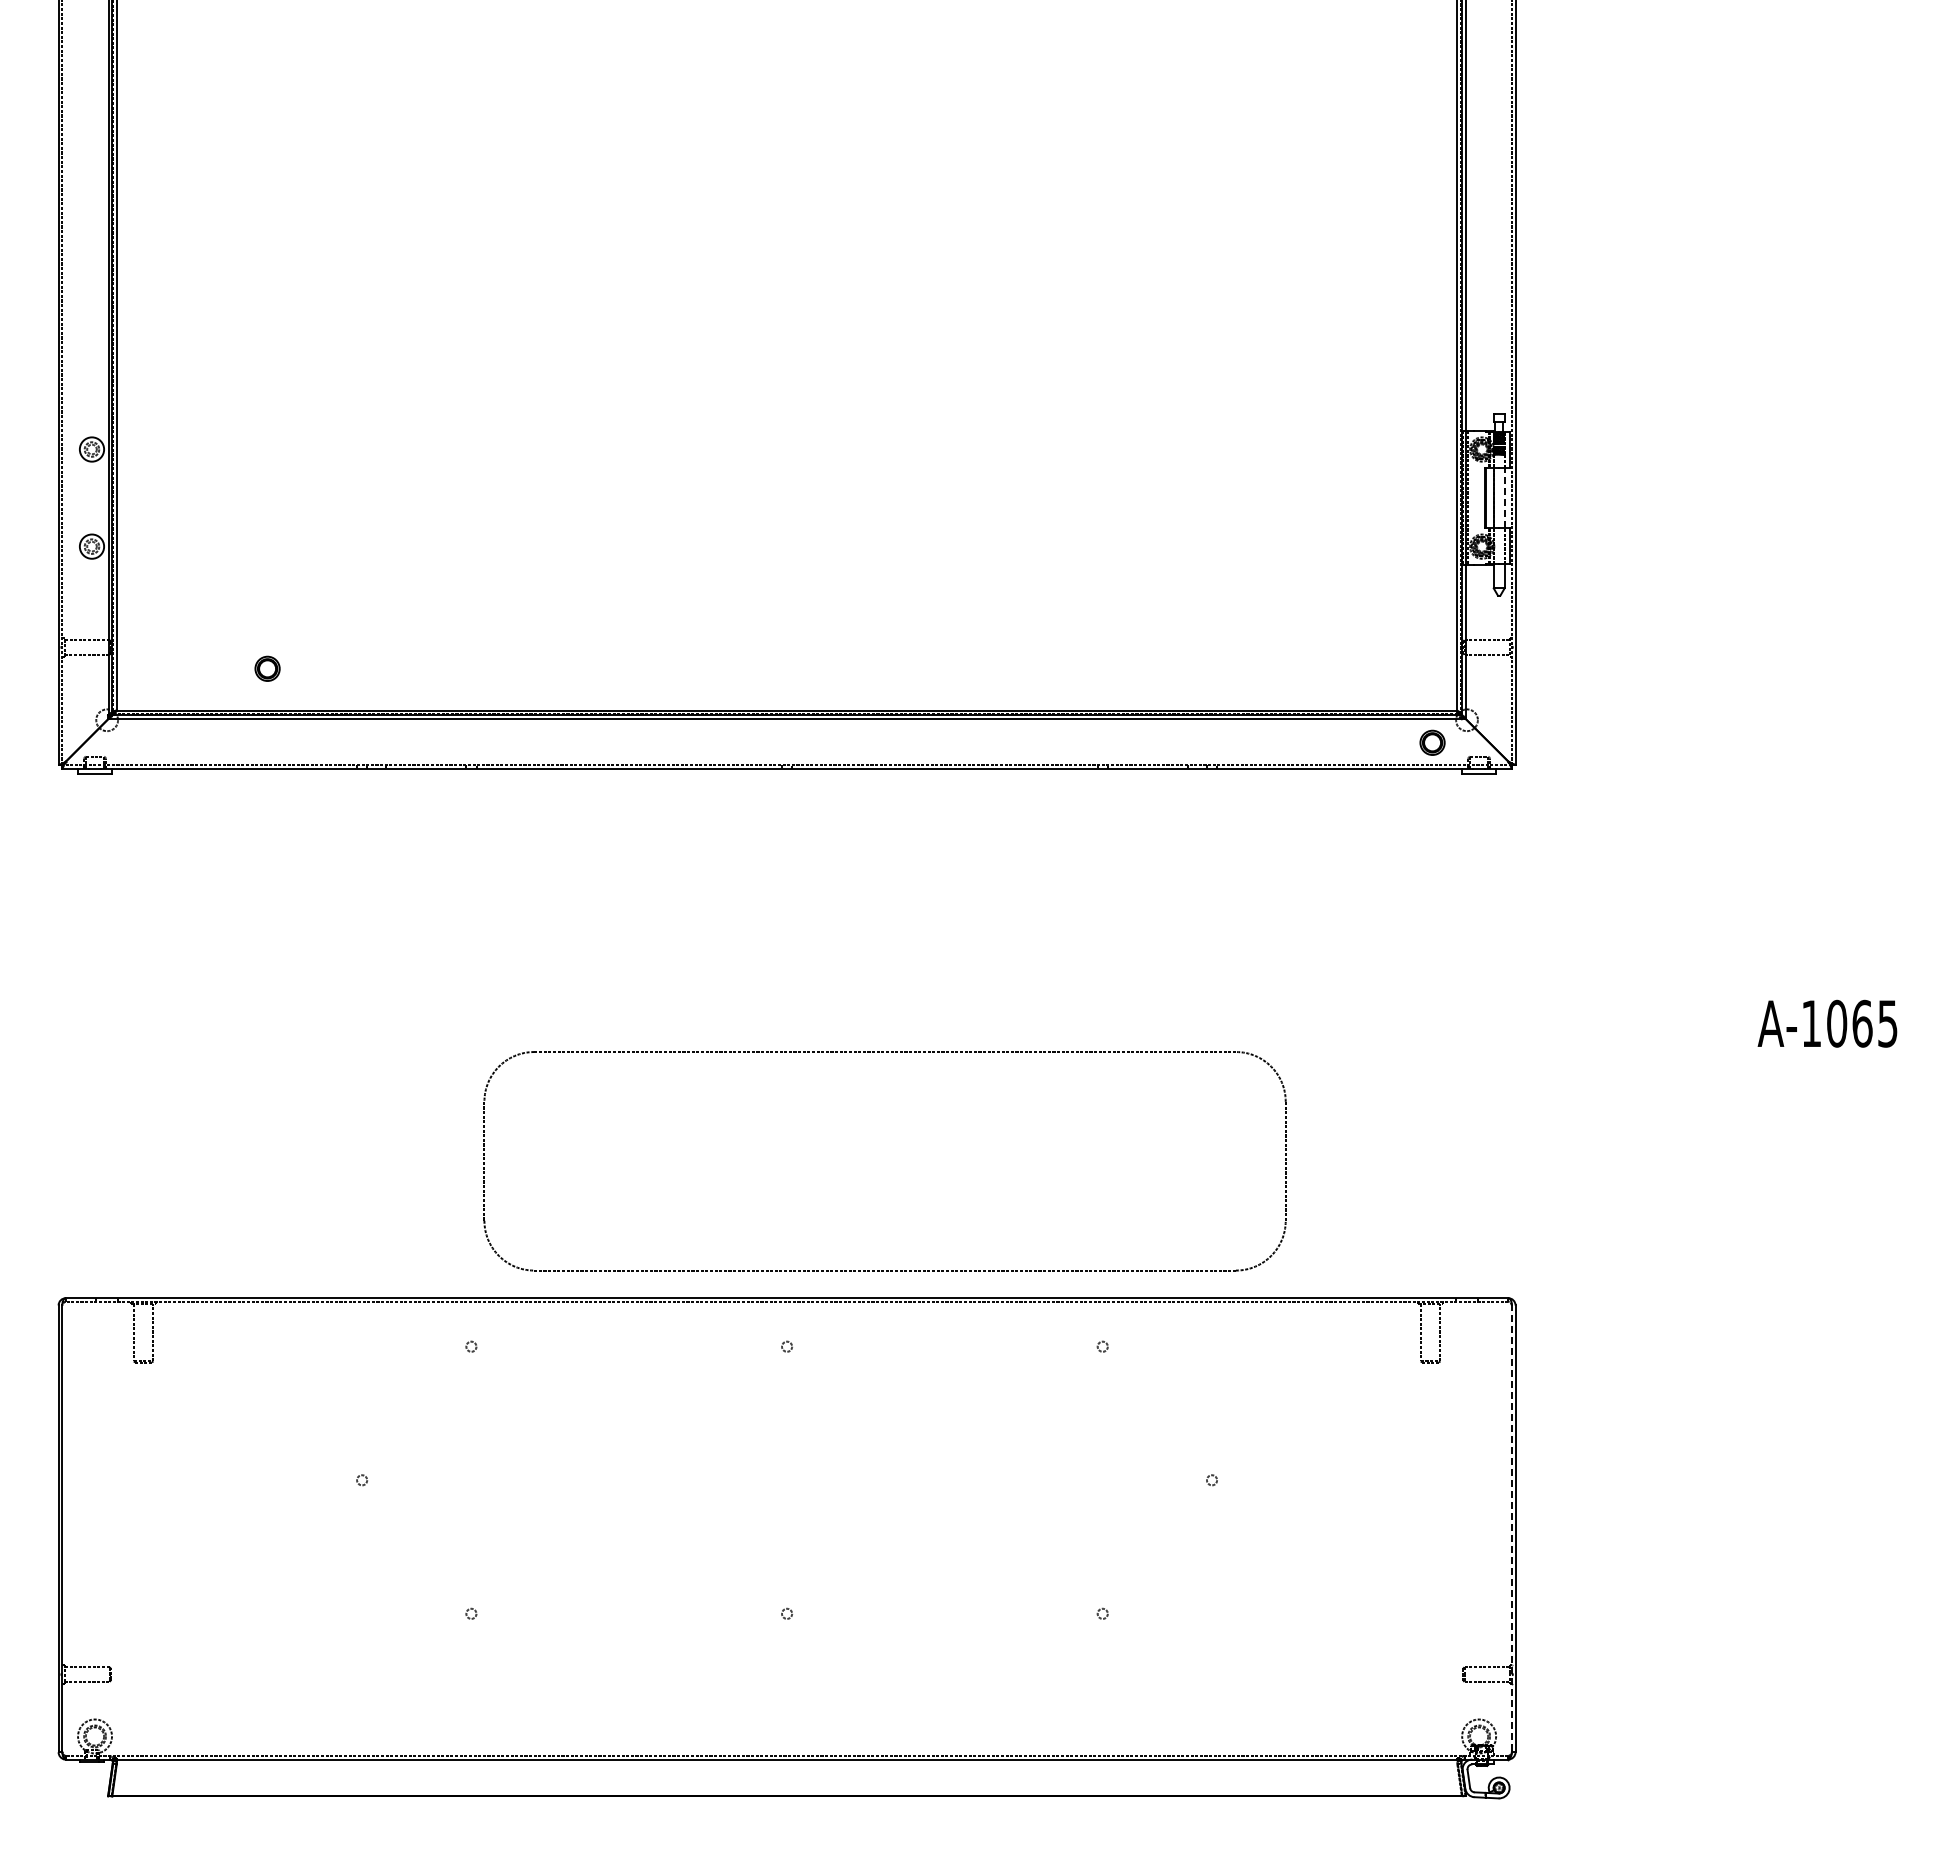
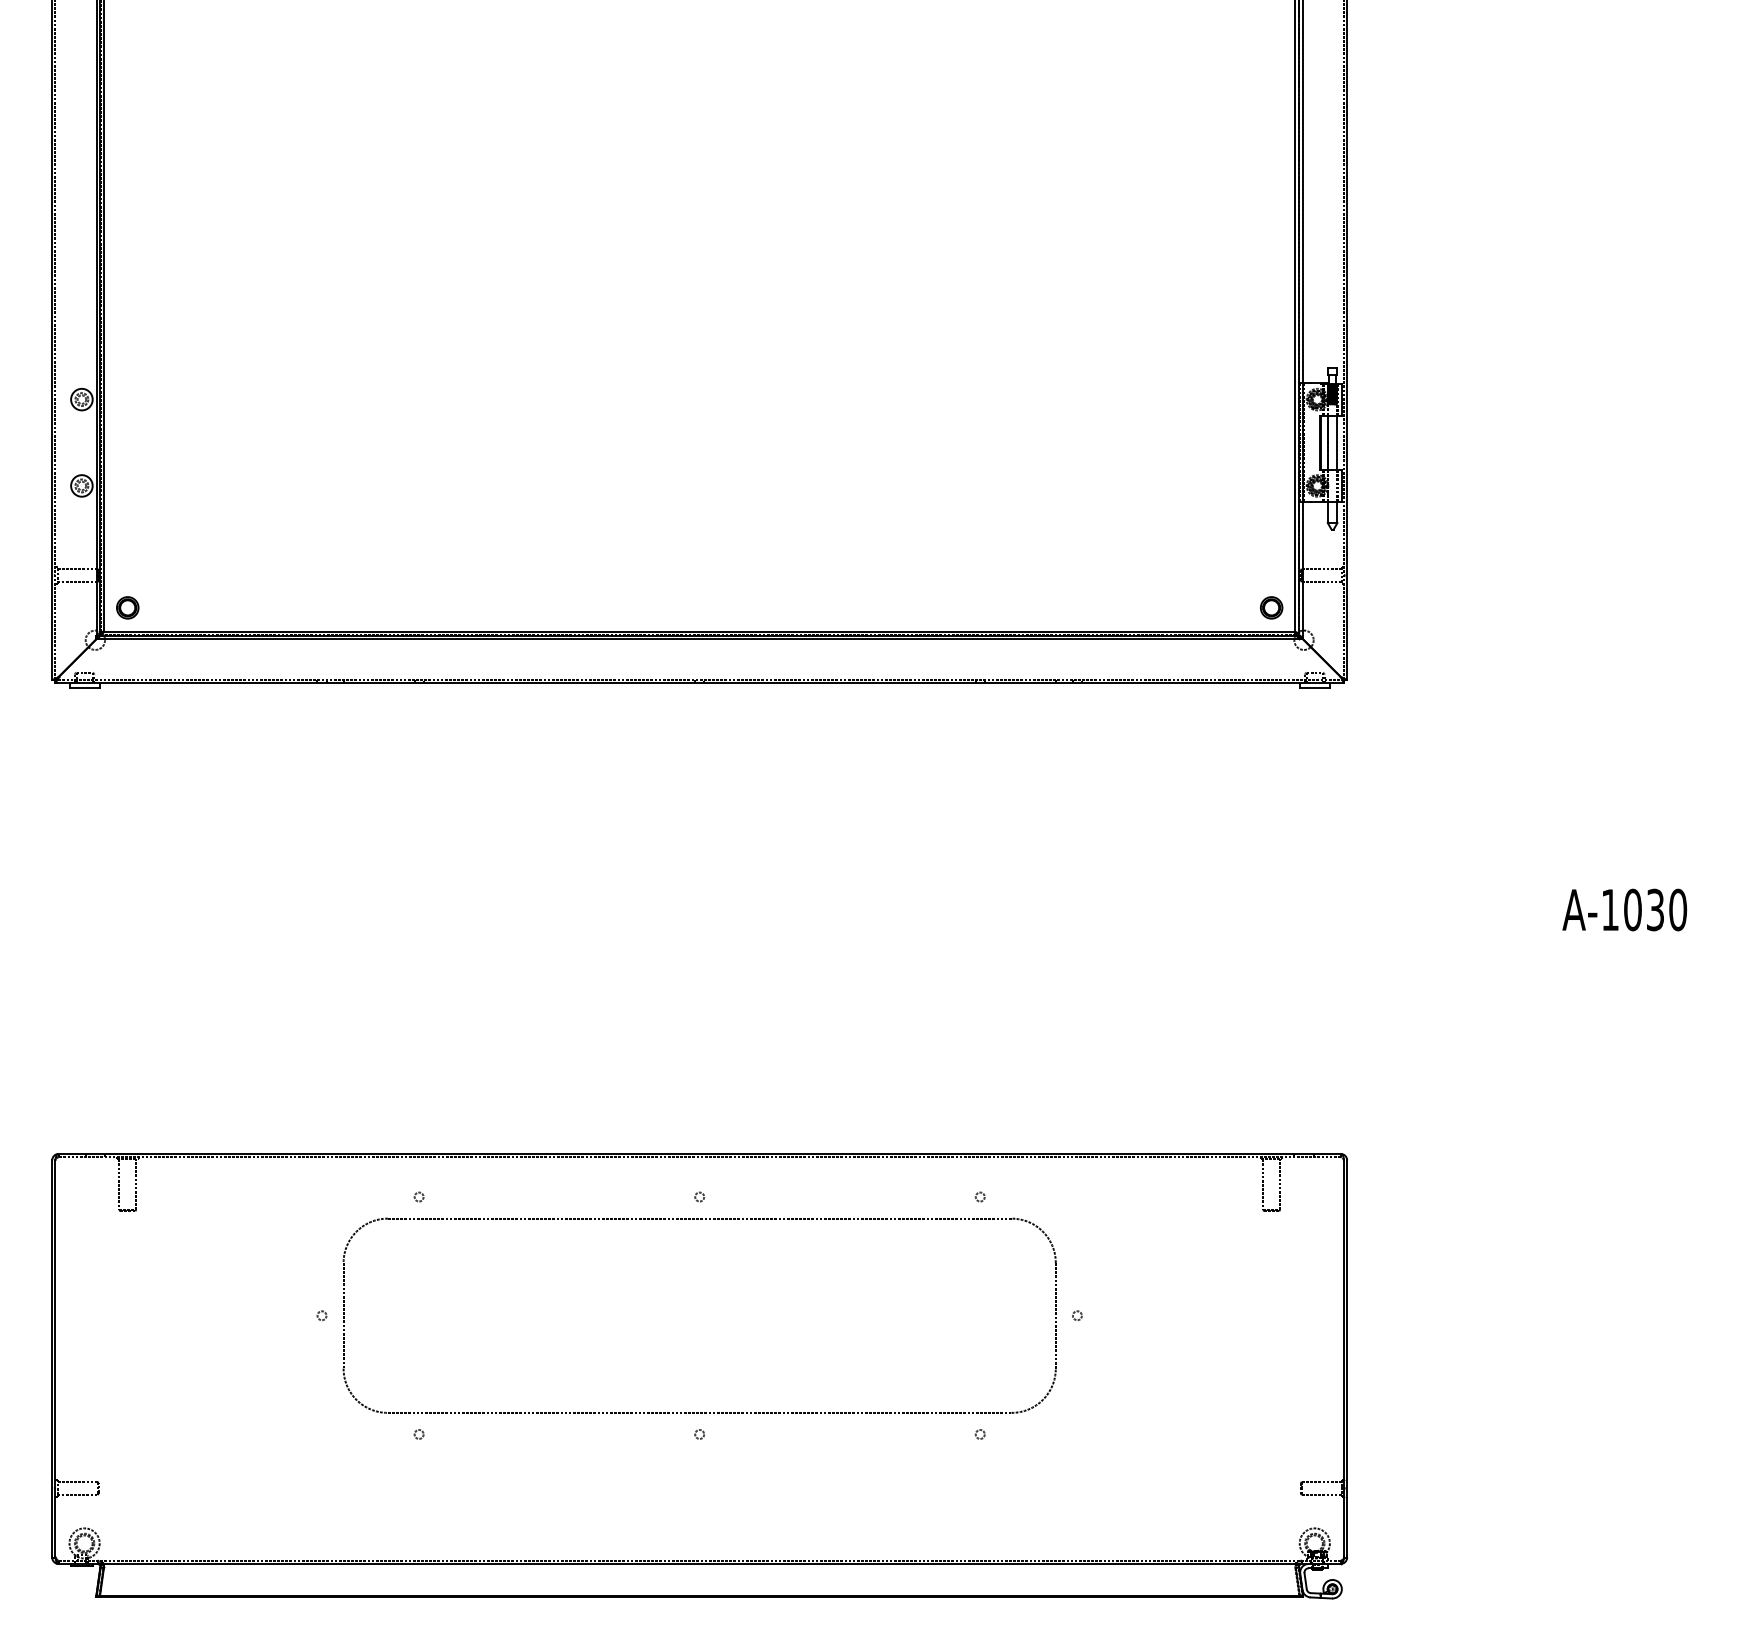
line: (1504, 497) -> (1337, 442), dashed -> solid
part: (267, 668) -> (127, 607), moved
part: (1432, 742) -> (1271, 607), moved
text: (1874, 1023) -> (1666, 909), A-1065 -> A-1030
part: (883, 1052) -> (698, 1219), moved
line: (1511, 1528) -> (1343, 1358), dashed -> solid

